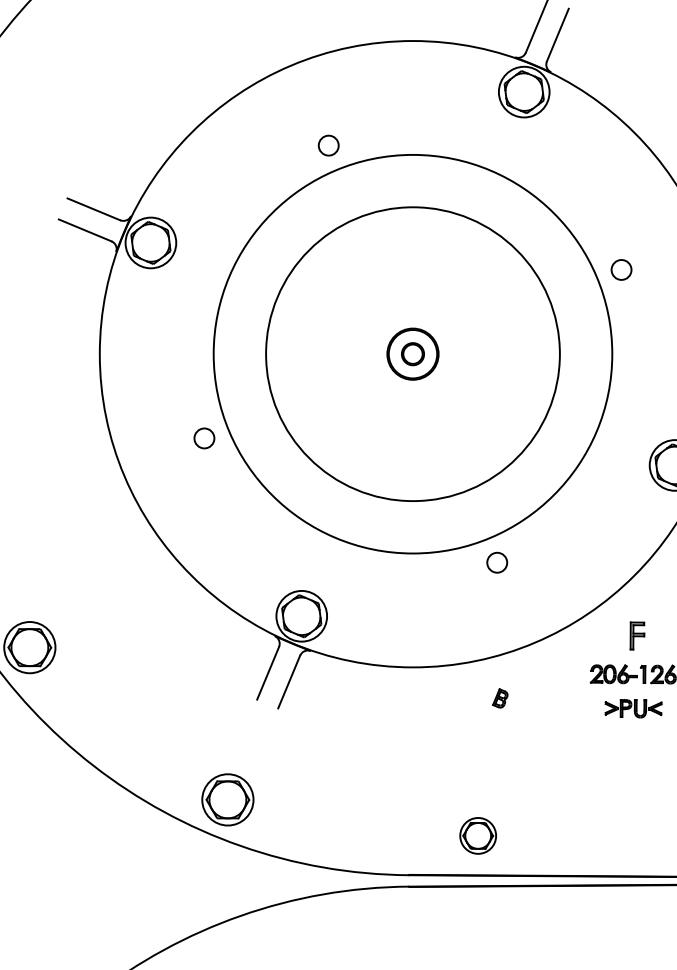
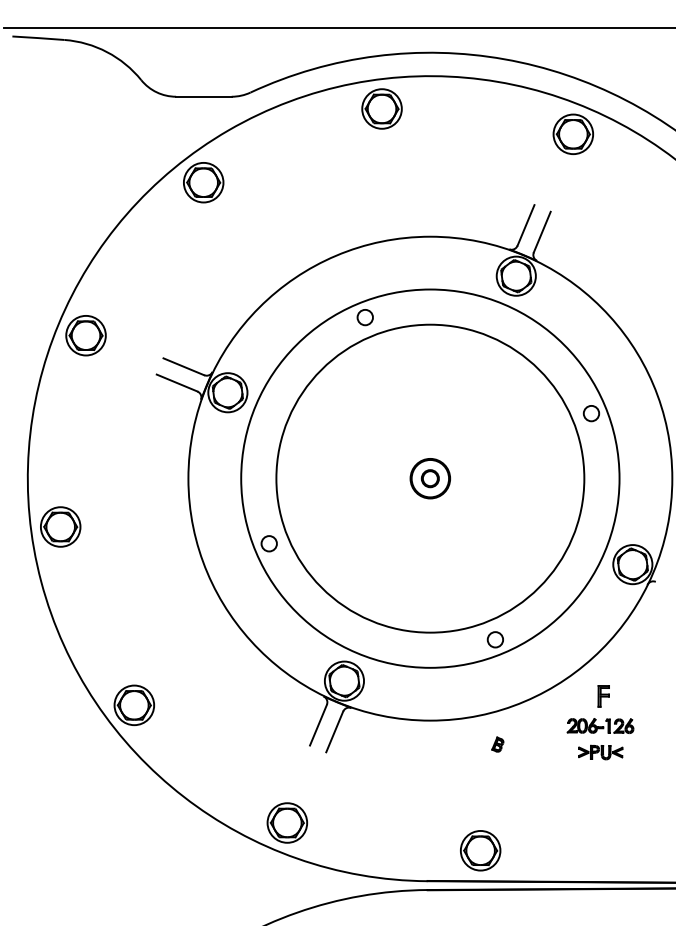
circle: (413, 353) -> (430, 478), size x1.67
part: (477, 835) -> (480, 850), size x1.43

